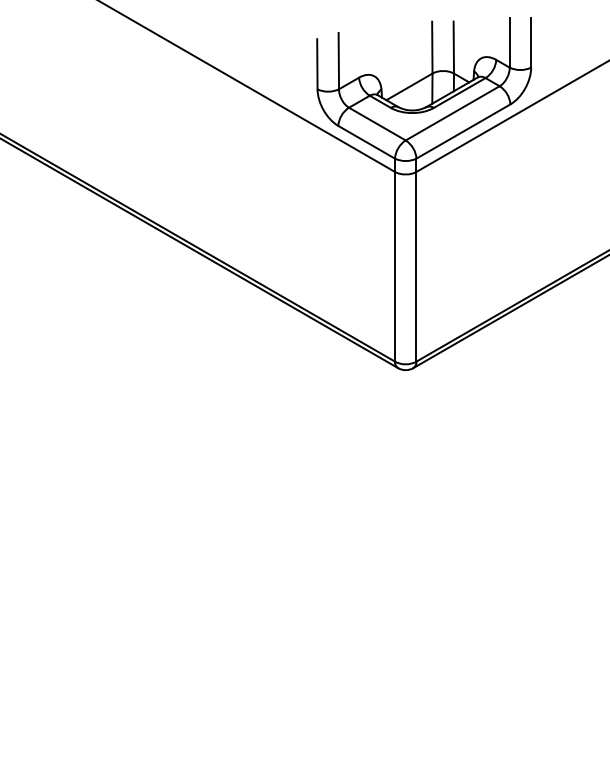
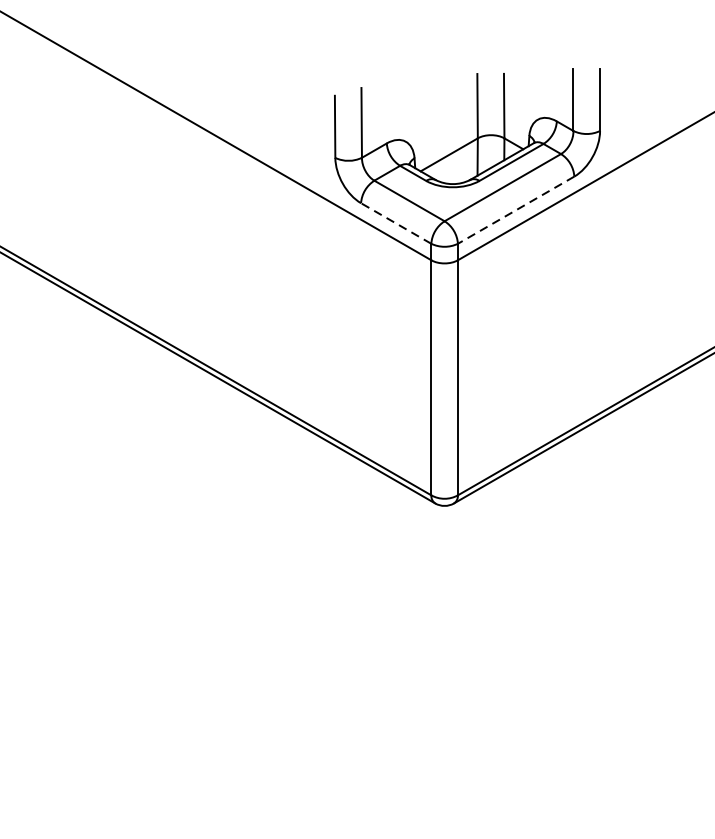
line: (463, 131) -> (516, 210), solid -> dashed
line: (366, 142) -> (396, 223), solid -> dashed

